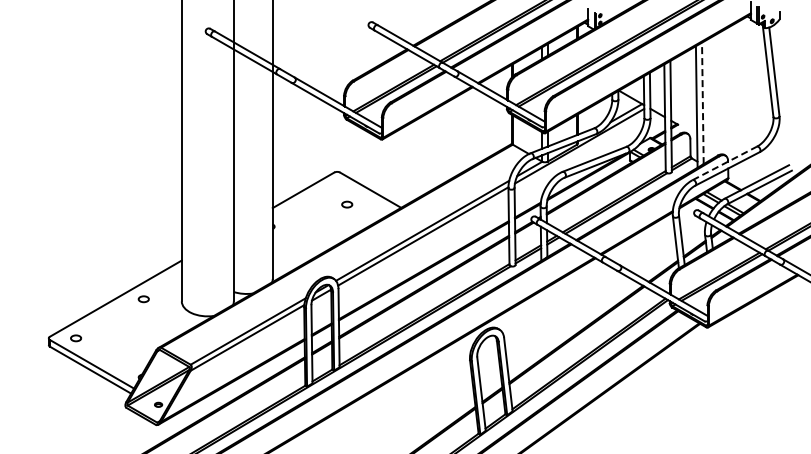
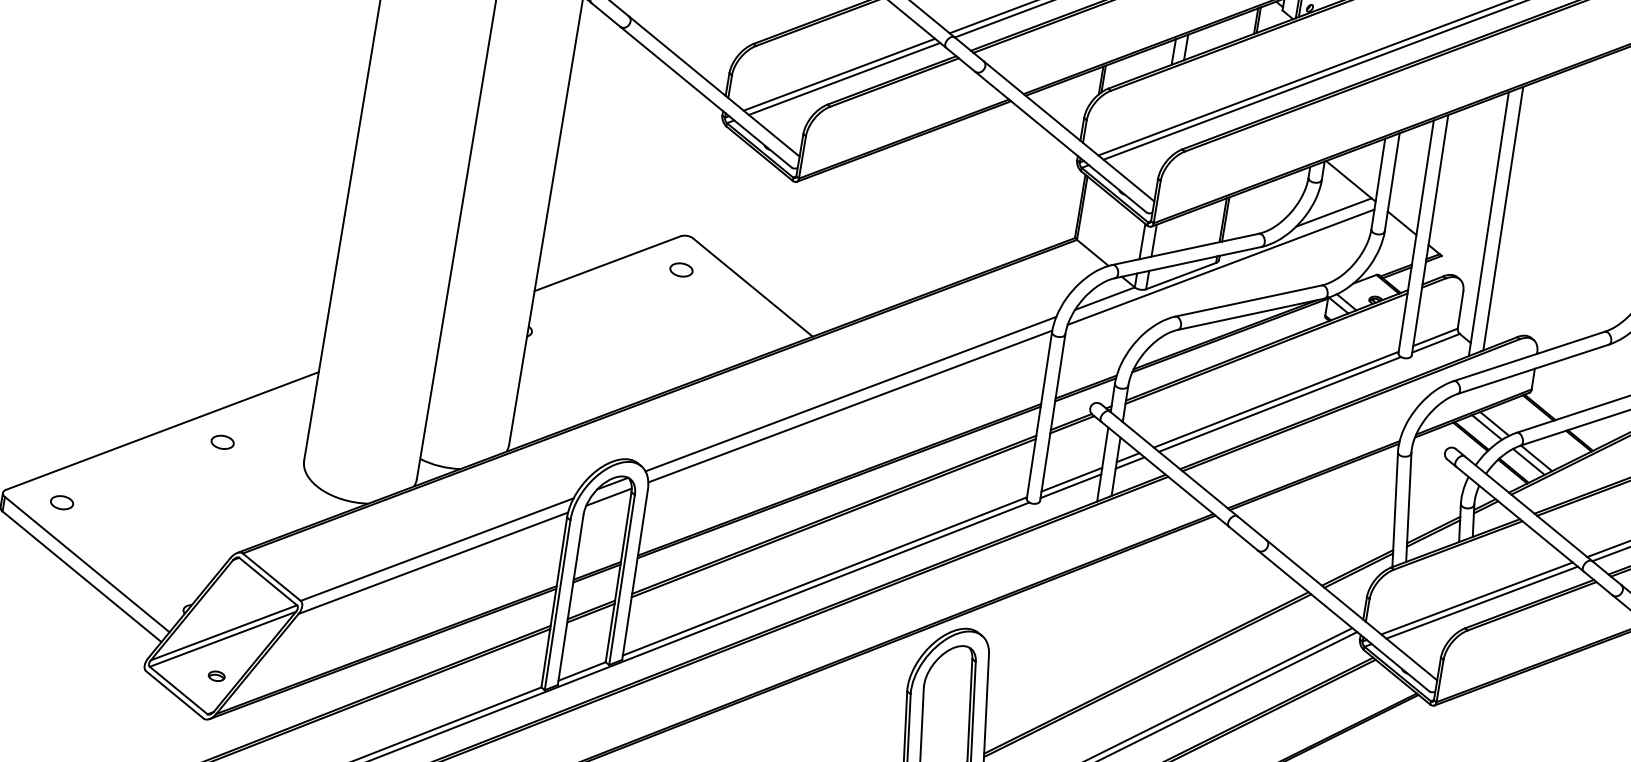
line: (702, 103) -> (1502, 218), dashed -> solid
line: (725, 163) -> (1530, 356), dashed -> solid
part: (347, 204) -> (682, 269), moved

